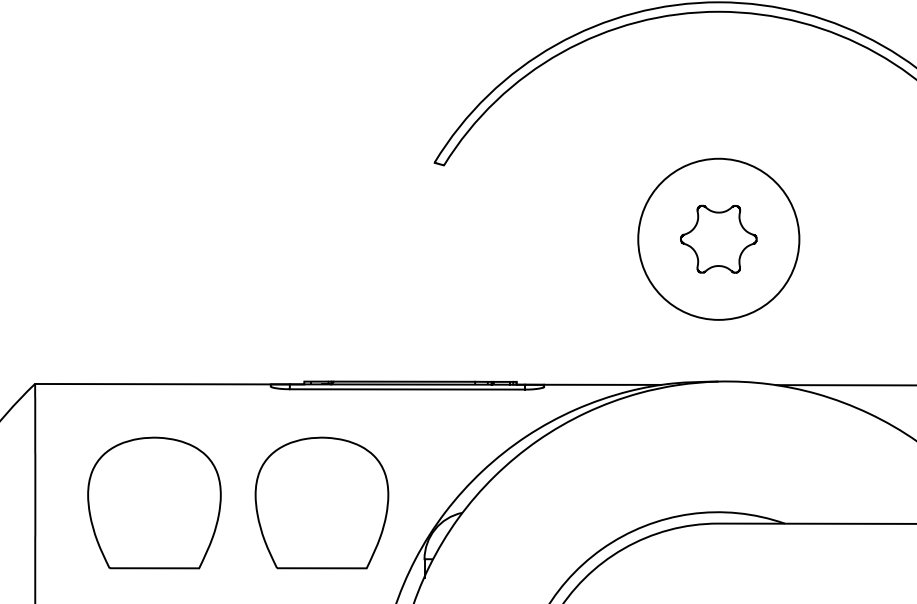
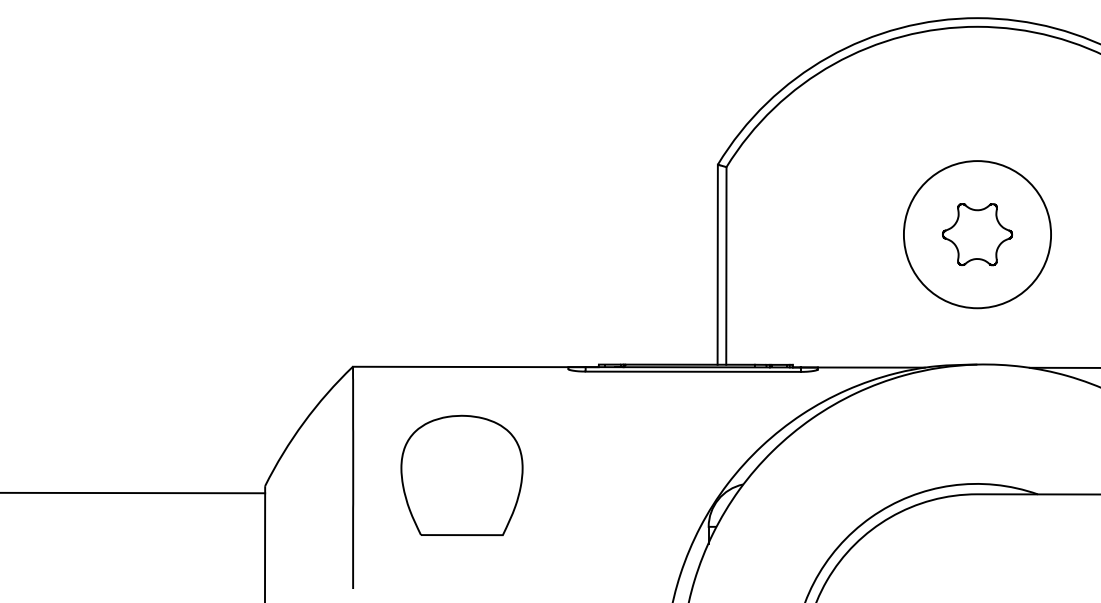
line: (434, 272) -> (717, 264), added
line: (444, 273) -> (726, 265), added
part: (321, 503) -> (614, 475), removed

